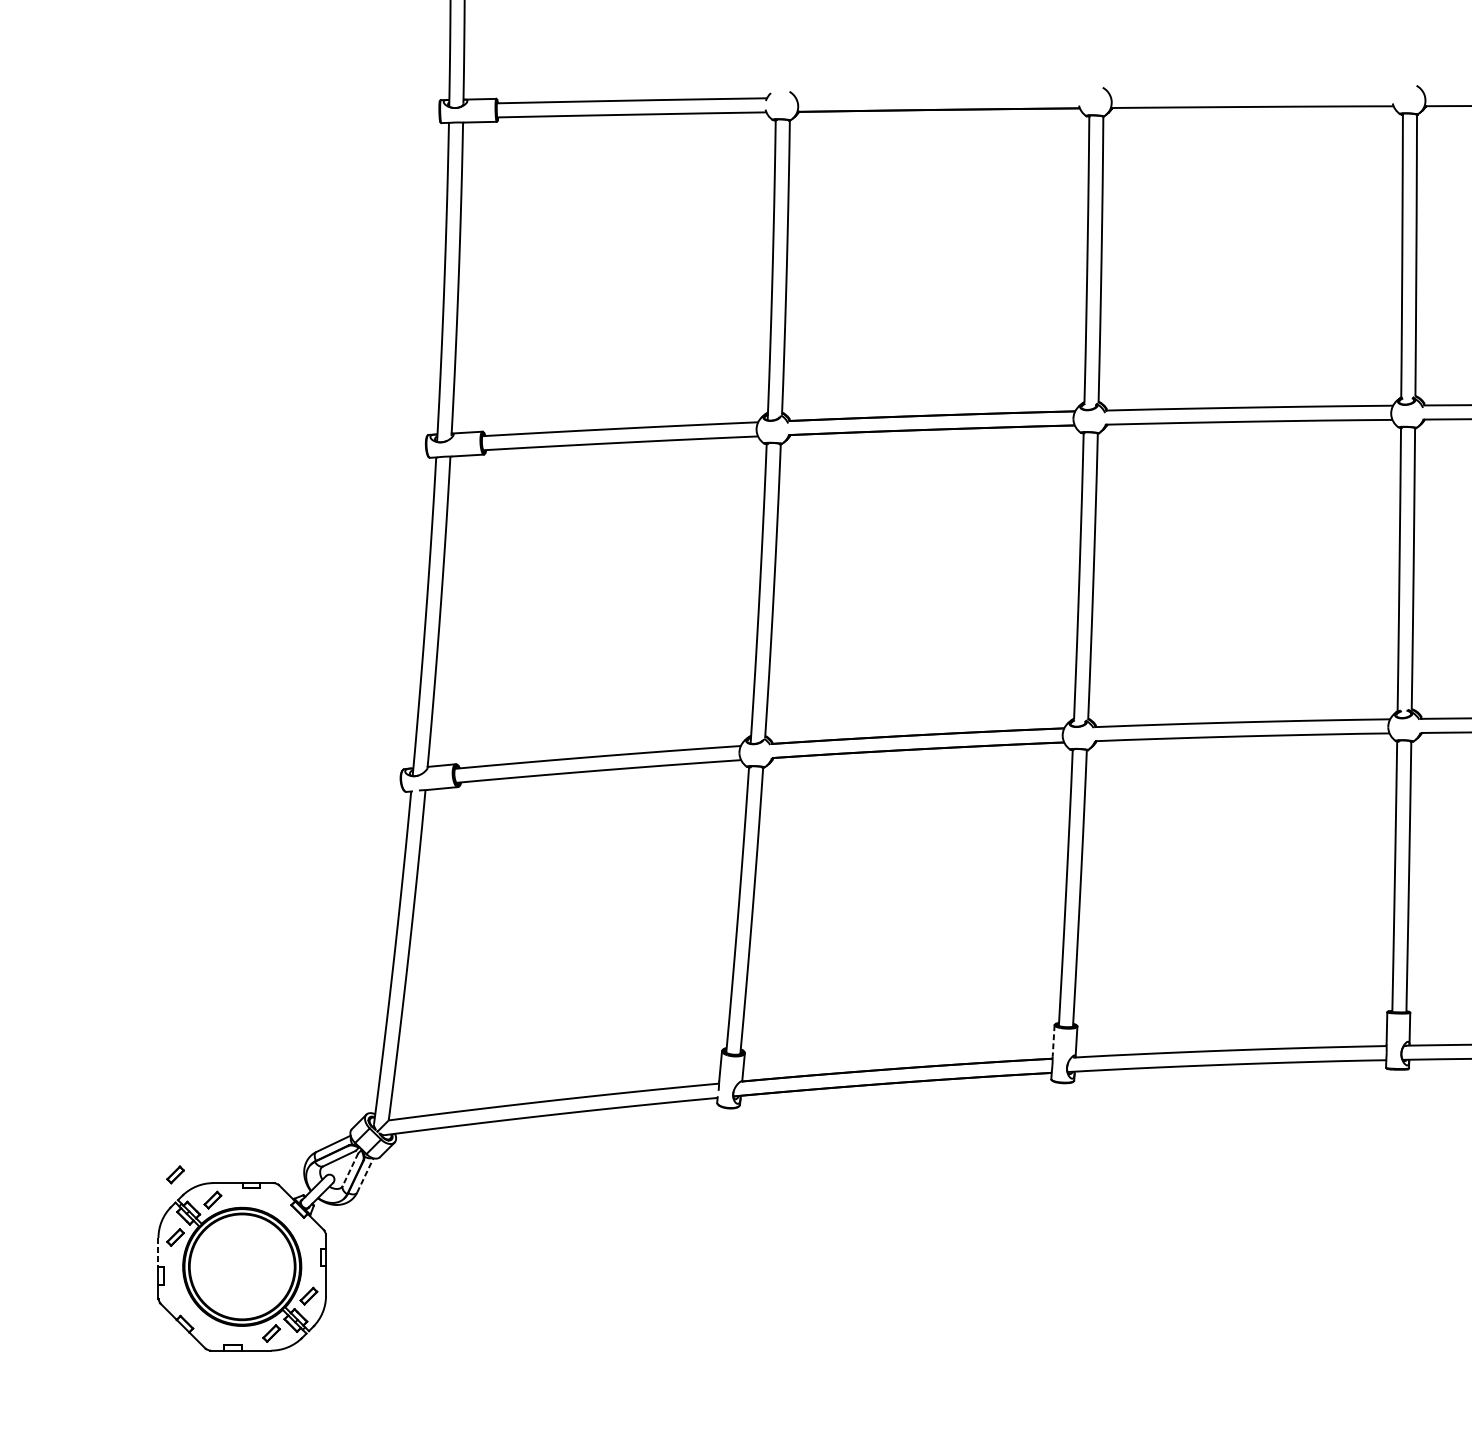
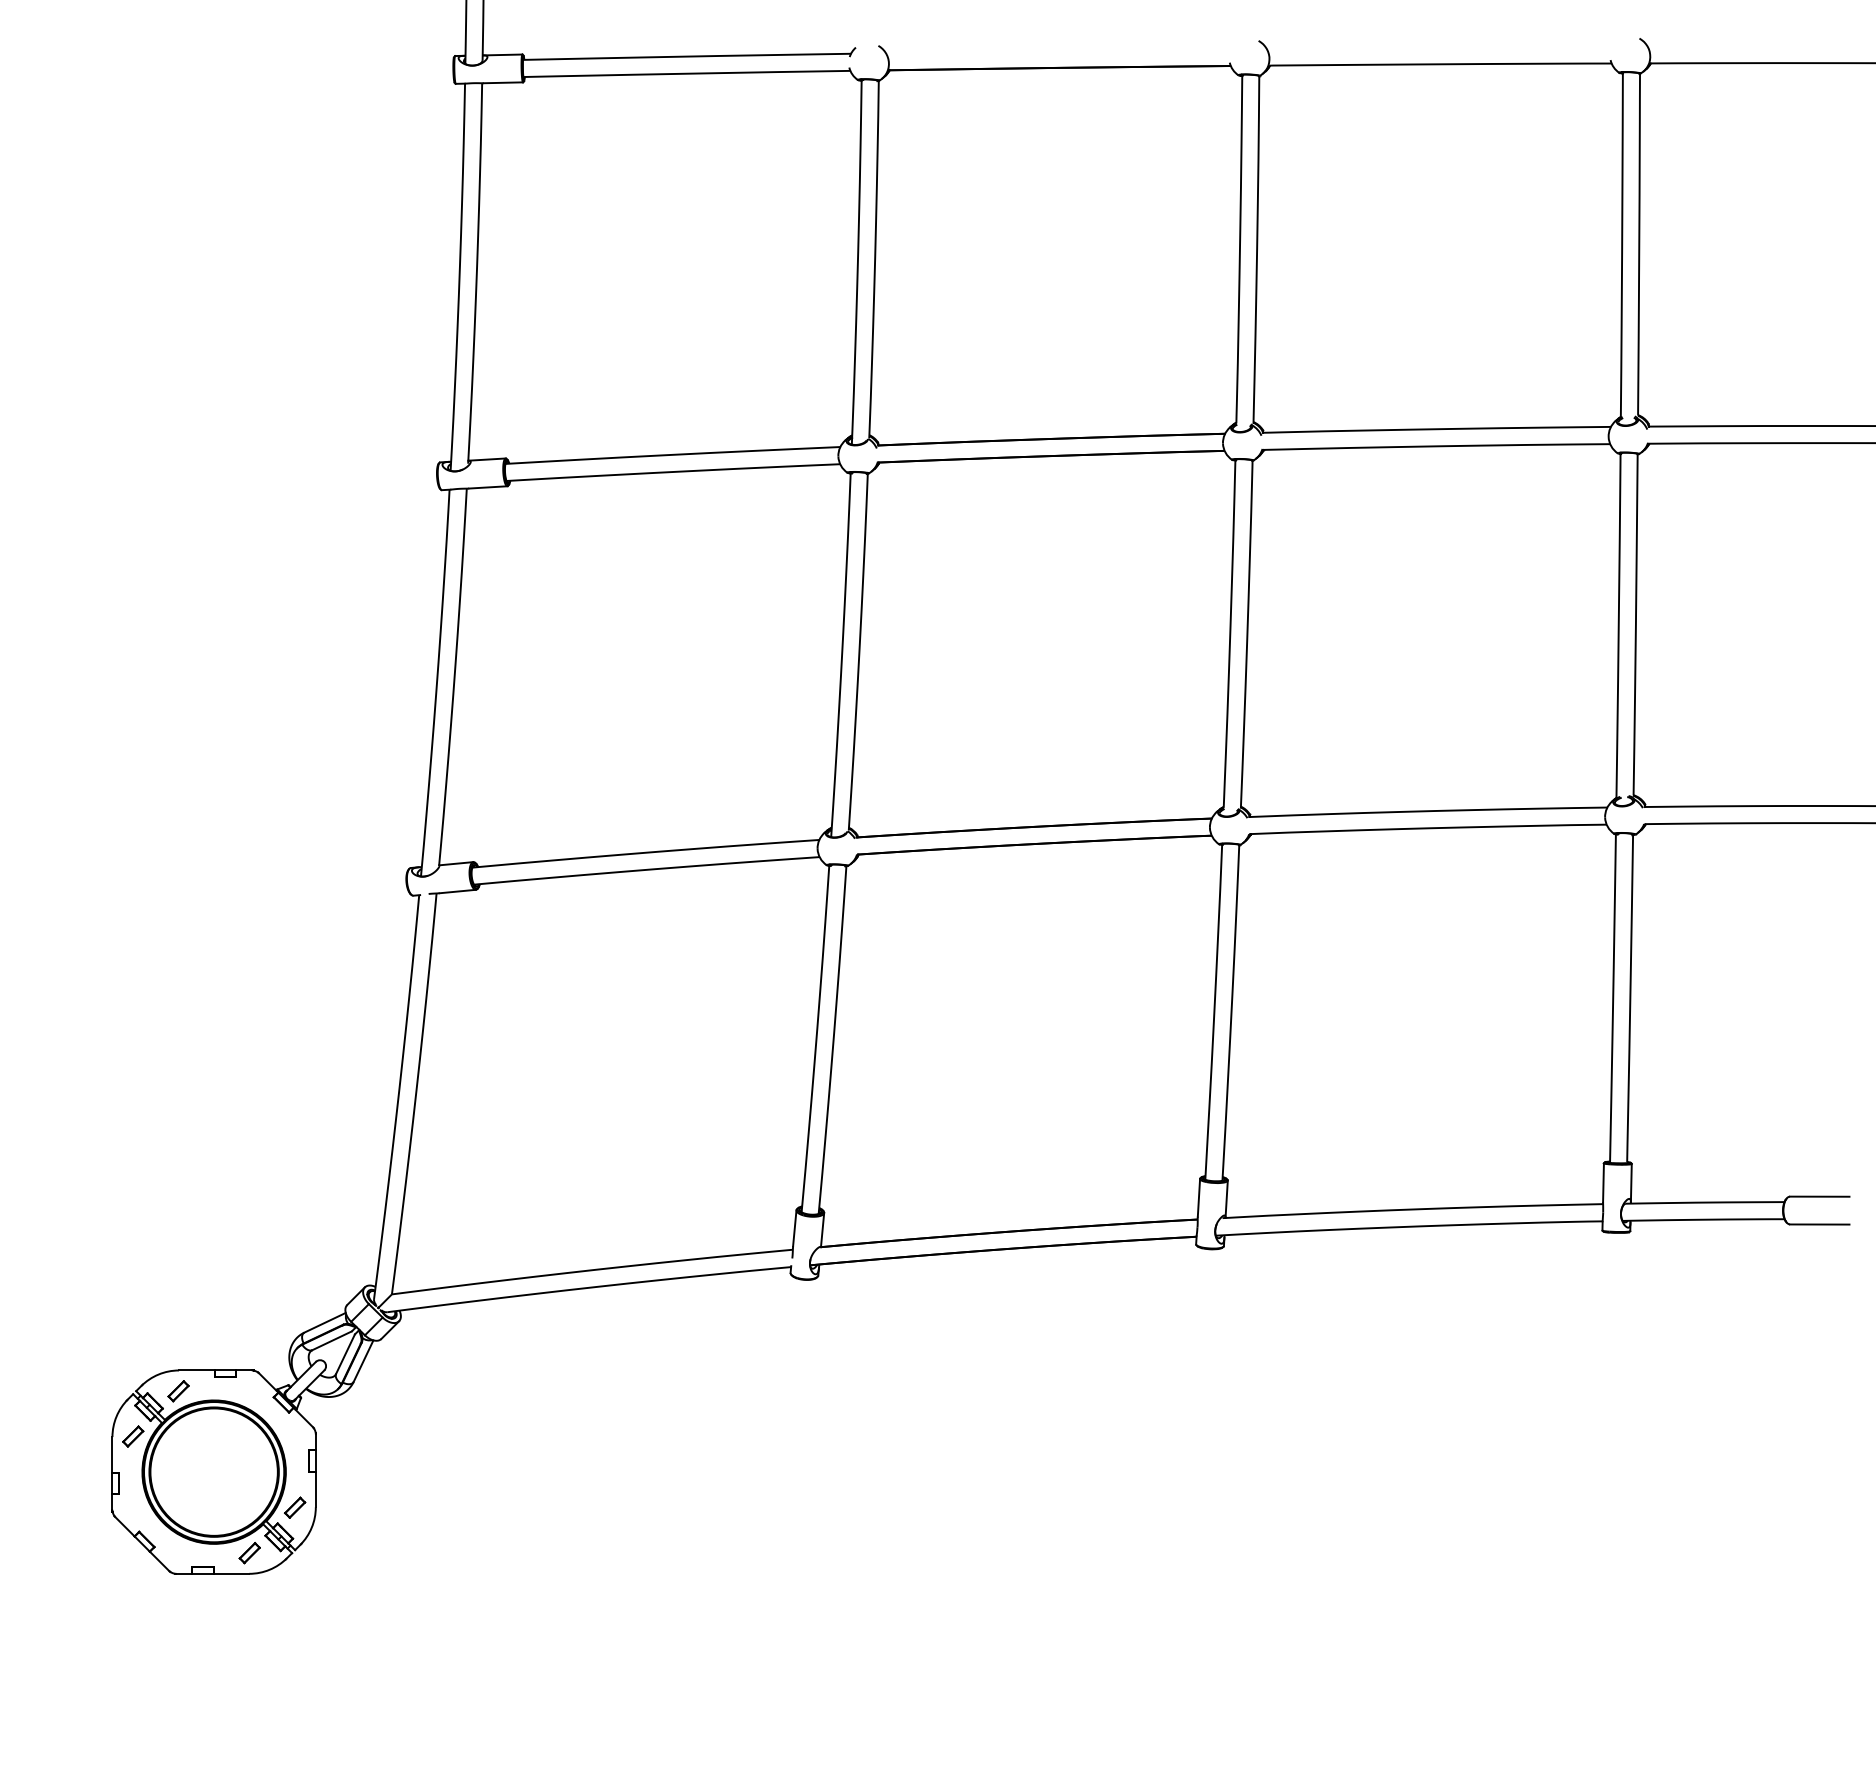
line: (1053, 1040) -> (1198, 1197), dashed -> solid
line: (350, 1169) -> (345, 1354), dashed -> solid
part: (175, 1174) -> (133, 1360), removed
line: (365, 1174) -> (363, 1360), dashed -> solid
line: (158, 1252) -> (112, 1454), dashed -> solid

